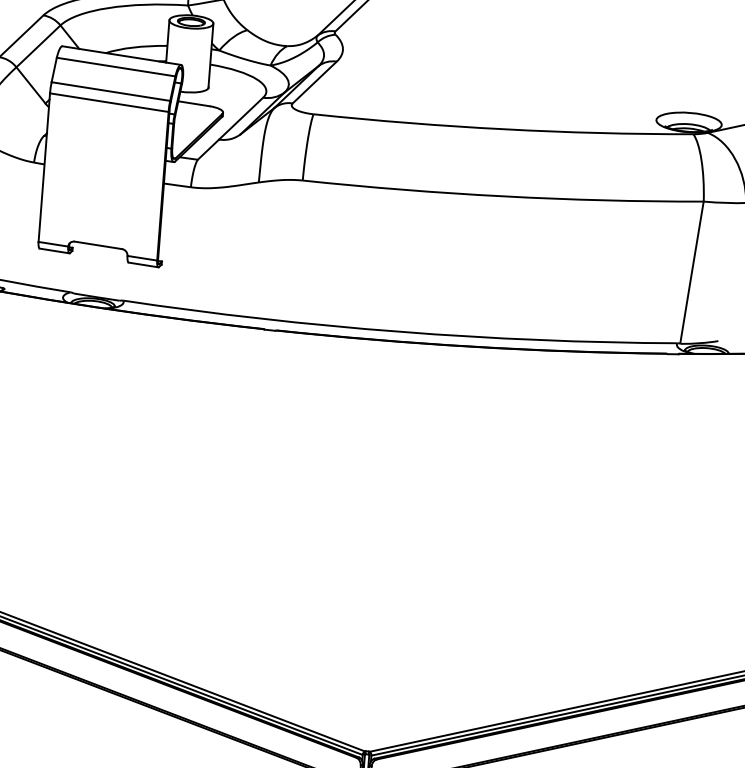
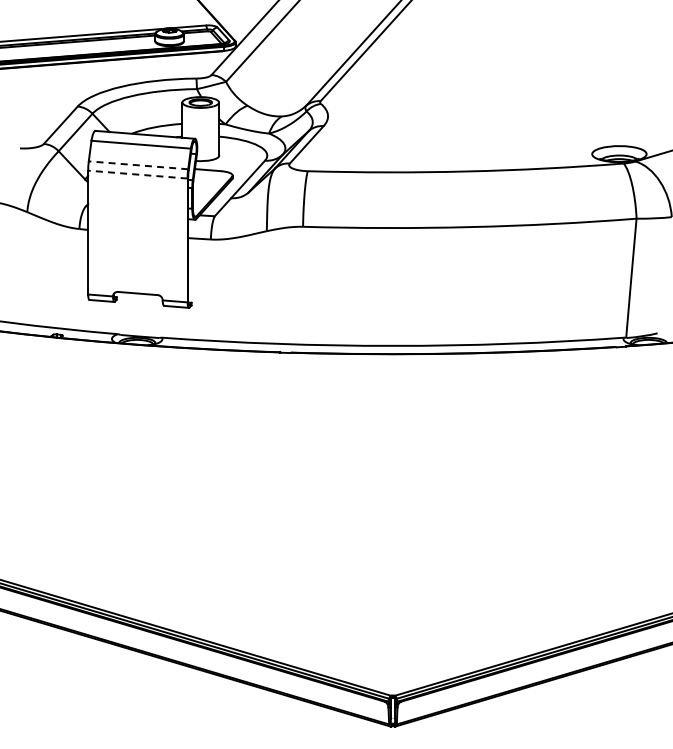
line: (110, 91) -> (138, 165), solid -> dashed
line: (108, 102) -> (137, 174), solid -> dashed

